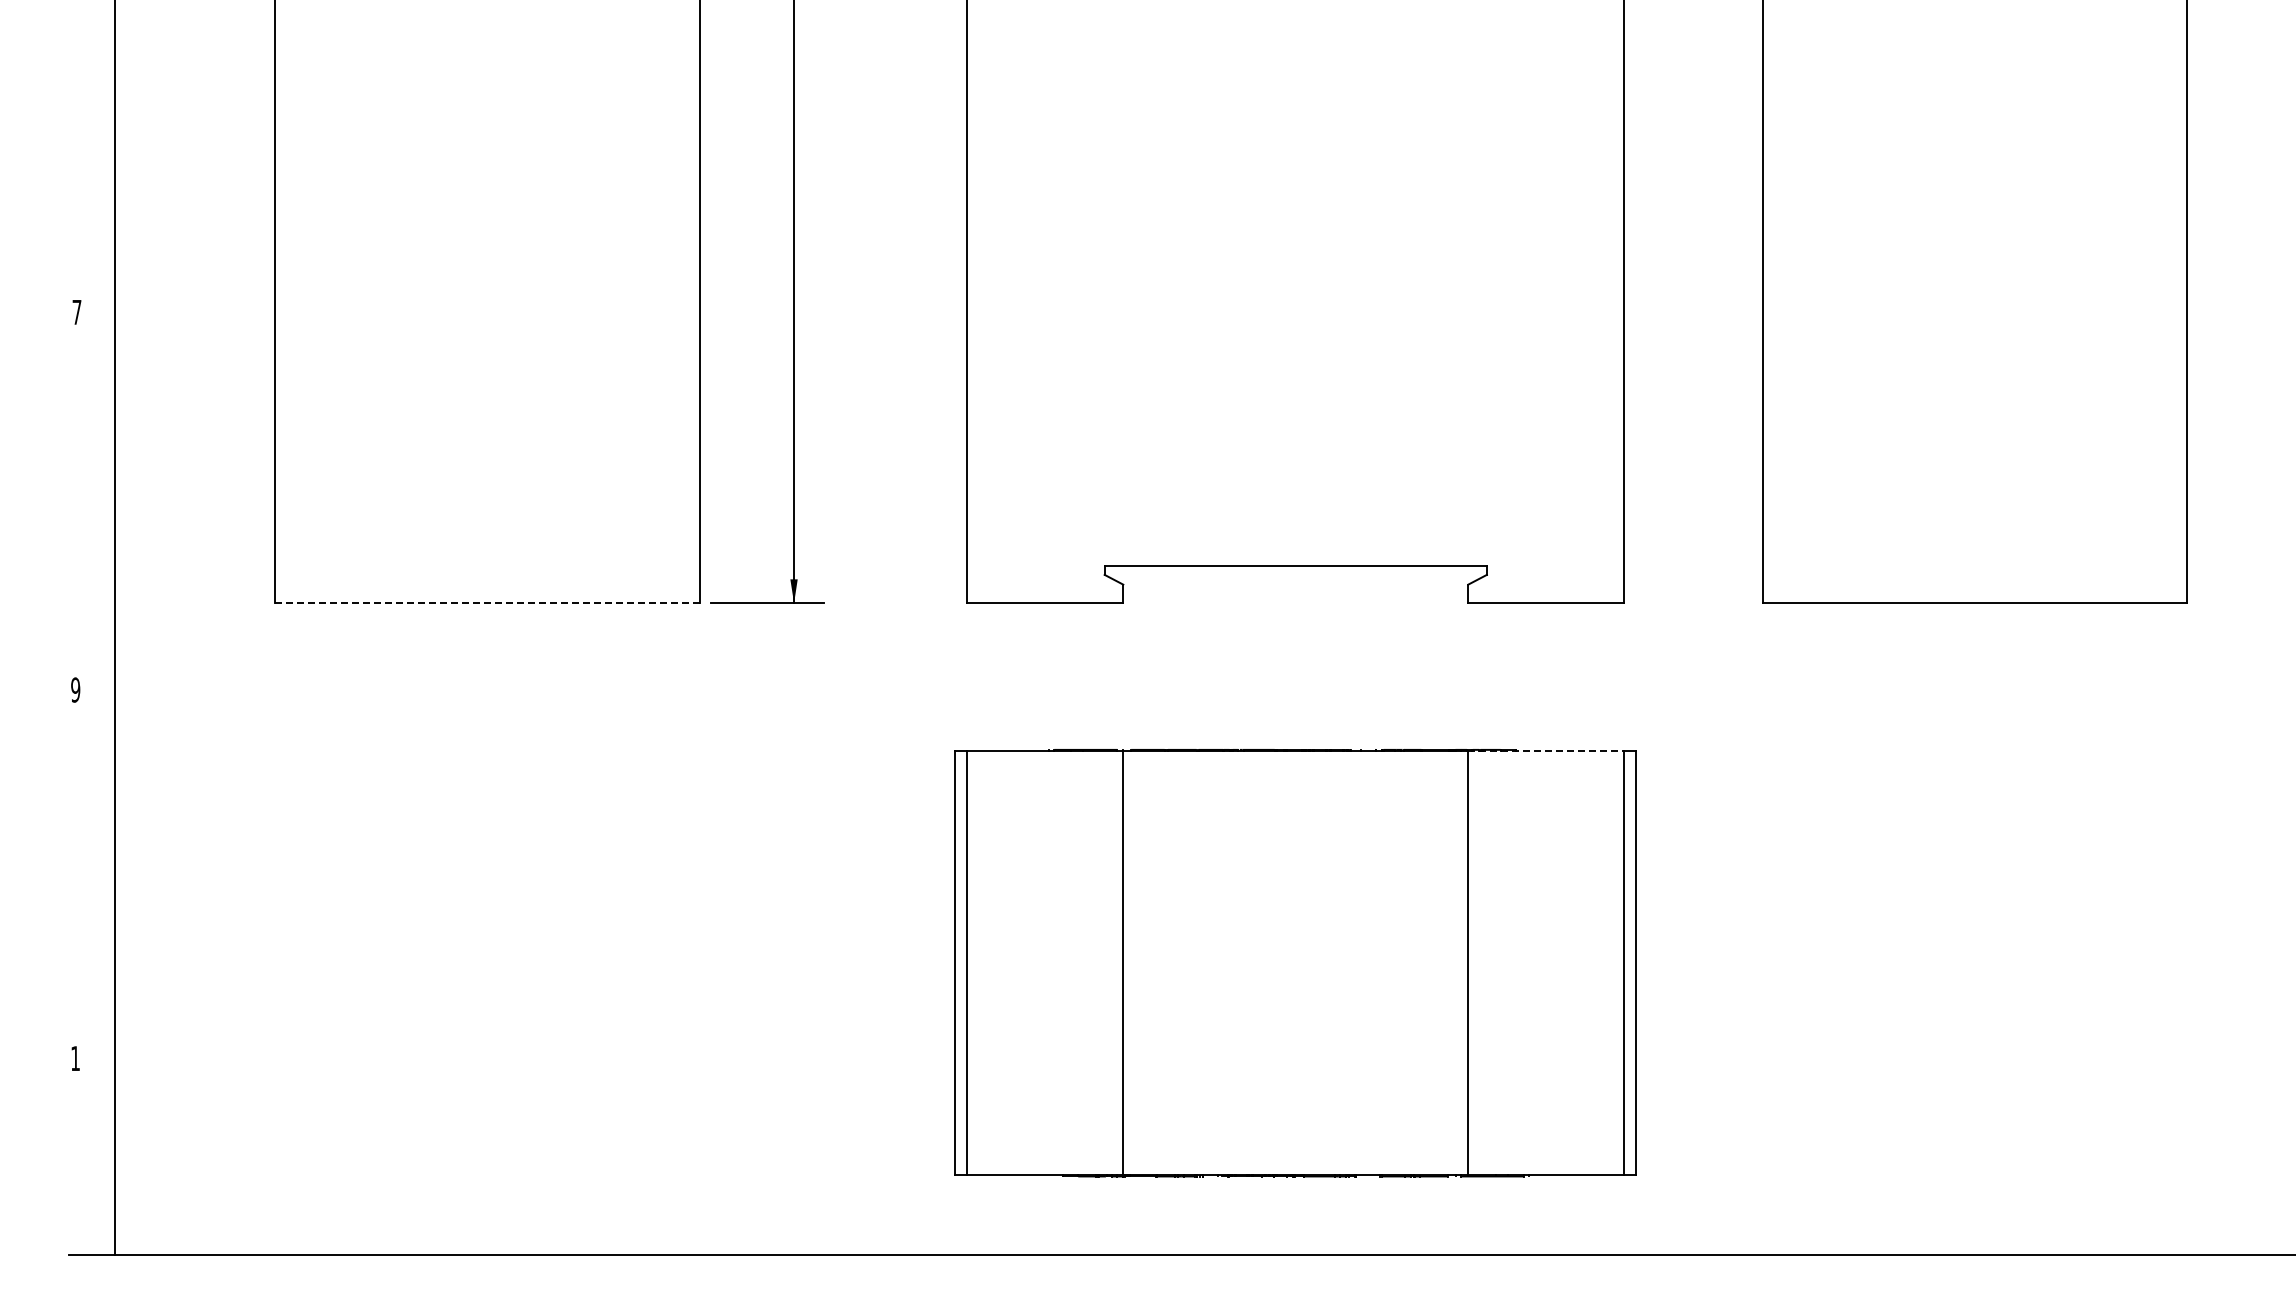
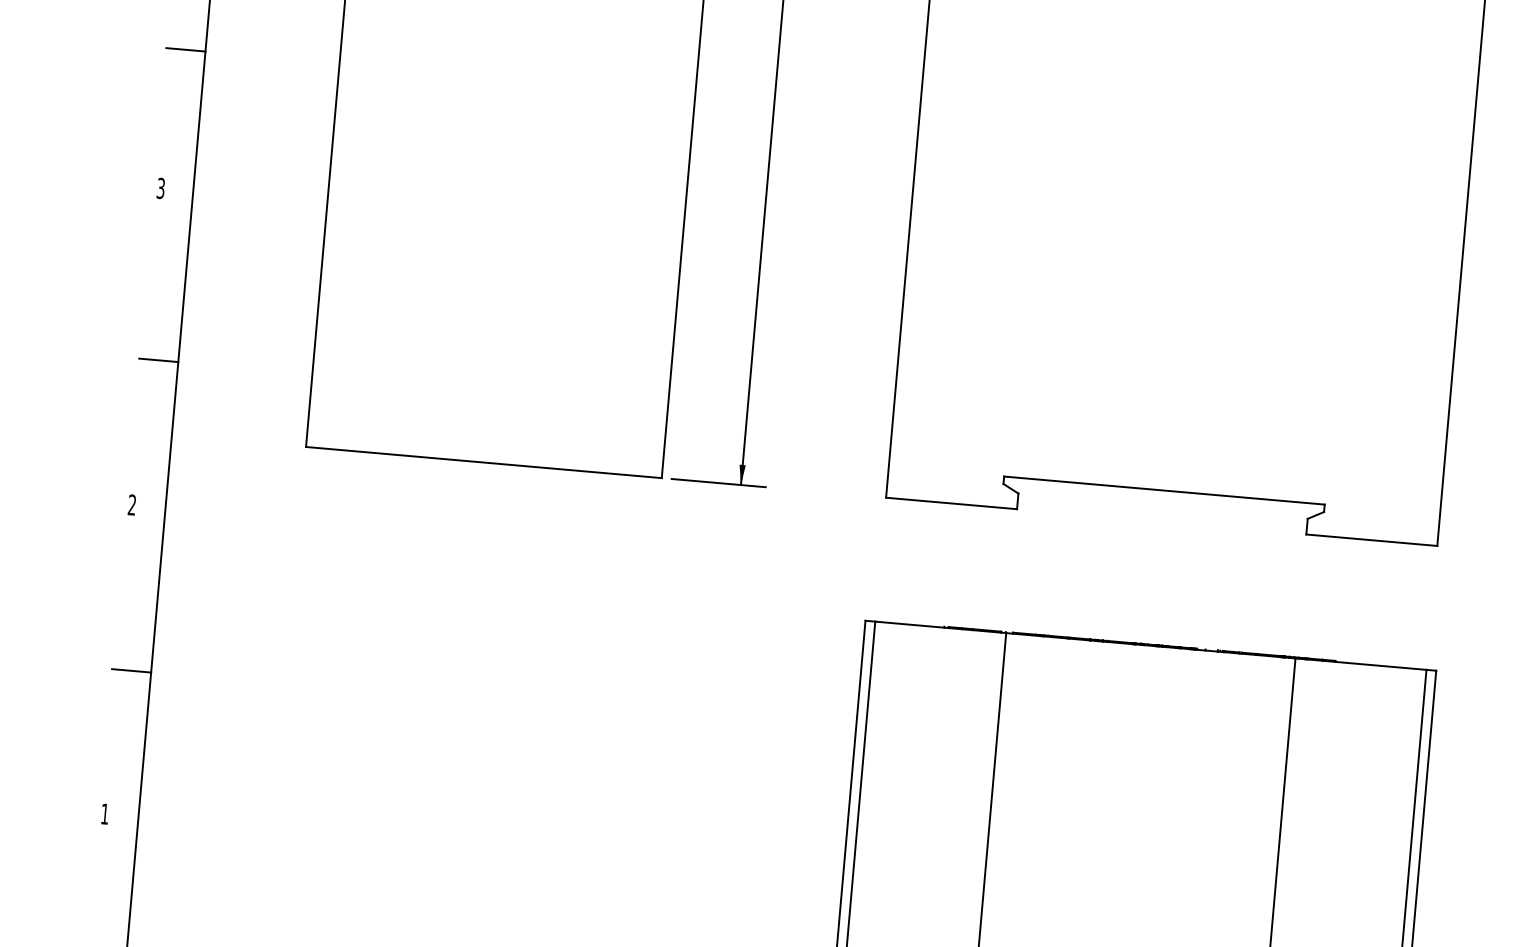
line: (91, 145) -> (185, 49), added
text: (76, 312) -> (160, 188), 7 -> 3
line: (91, 516) -> (158, 360), added
line: (488, 603) -> (484, 462), dashed -> solid
text: (75, 689) -> (132, 504), 9 -> 2
line: (1546, 751) -> (1361, 664), dashed -> solid
line: (91, 886) -> (131, 670), added

